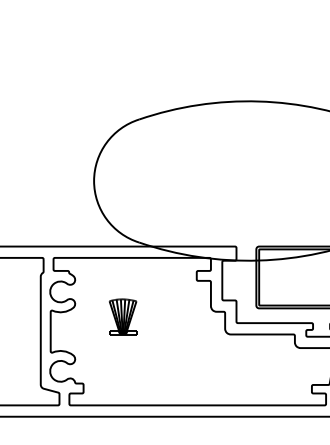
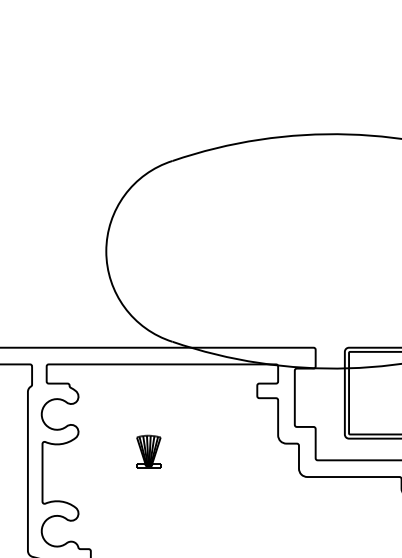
part: (122, 316) -> (148, 450), size x0.6

